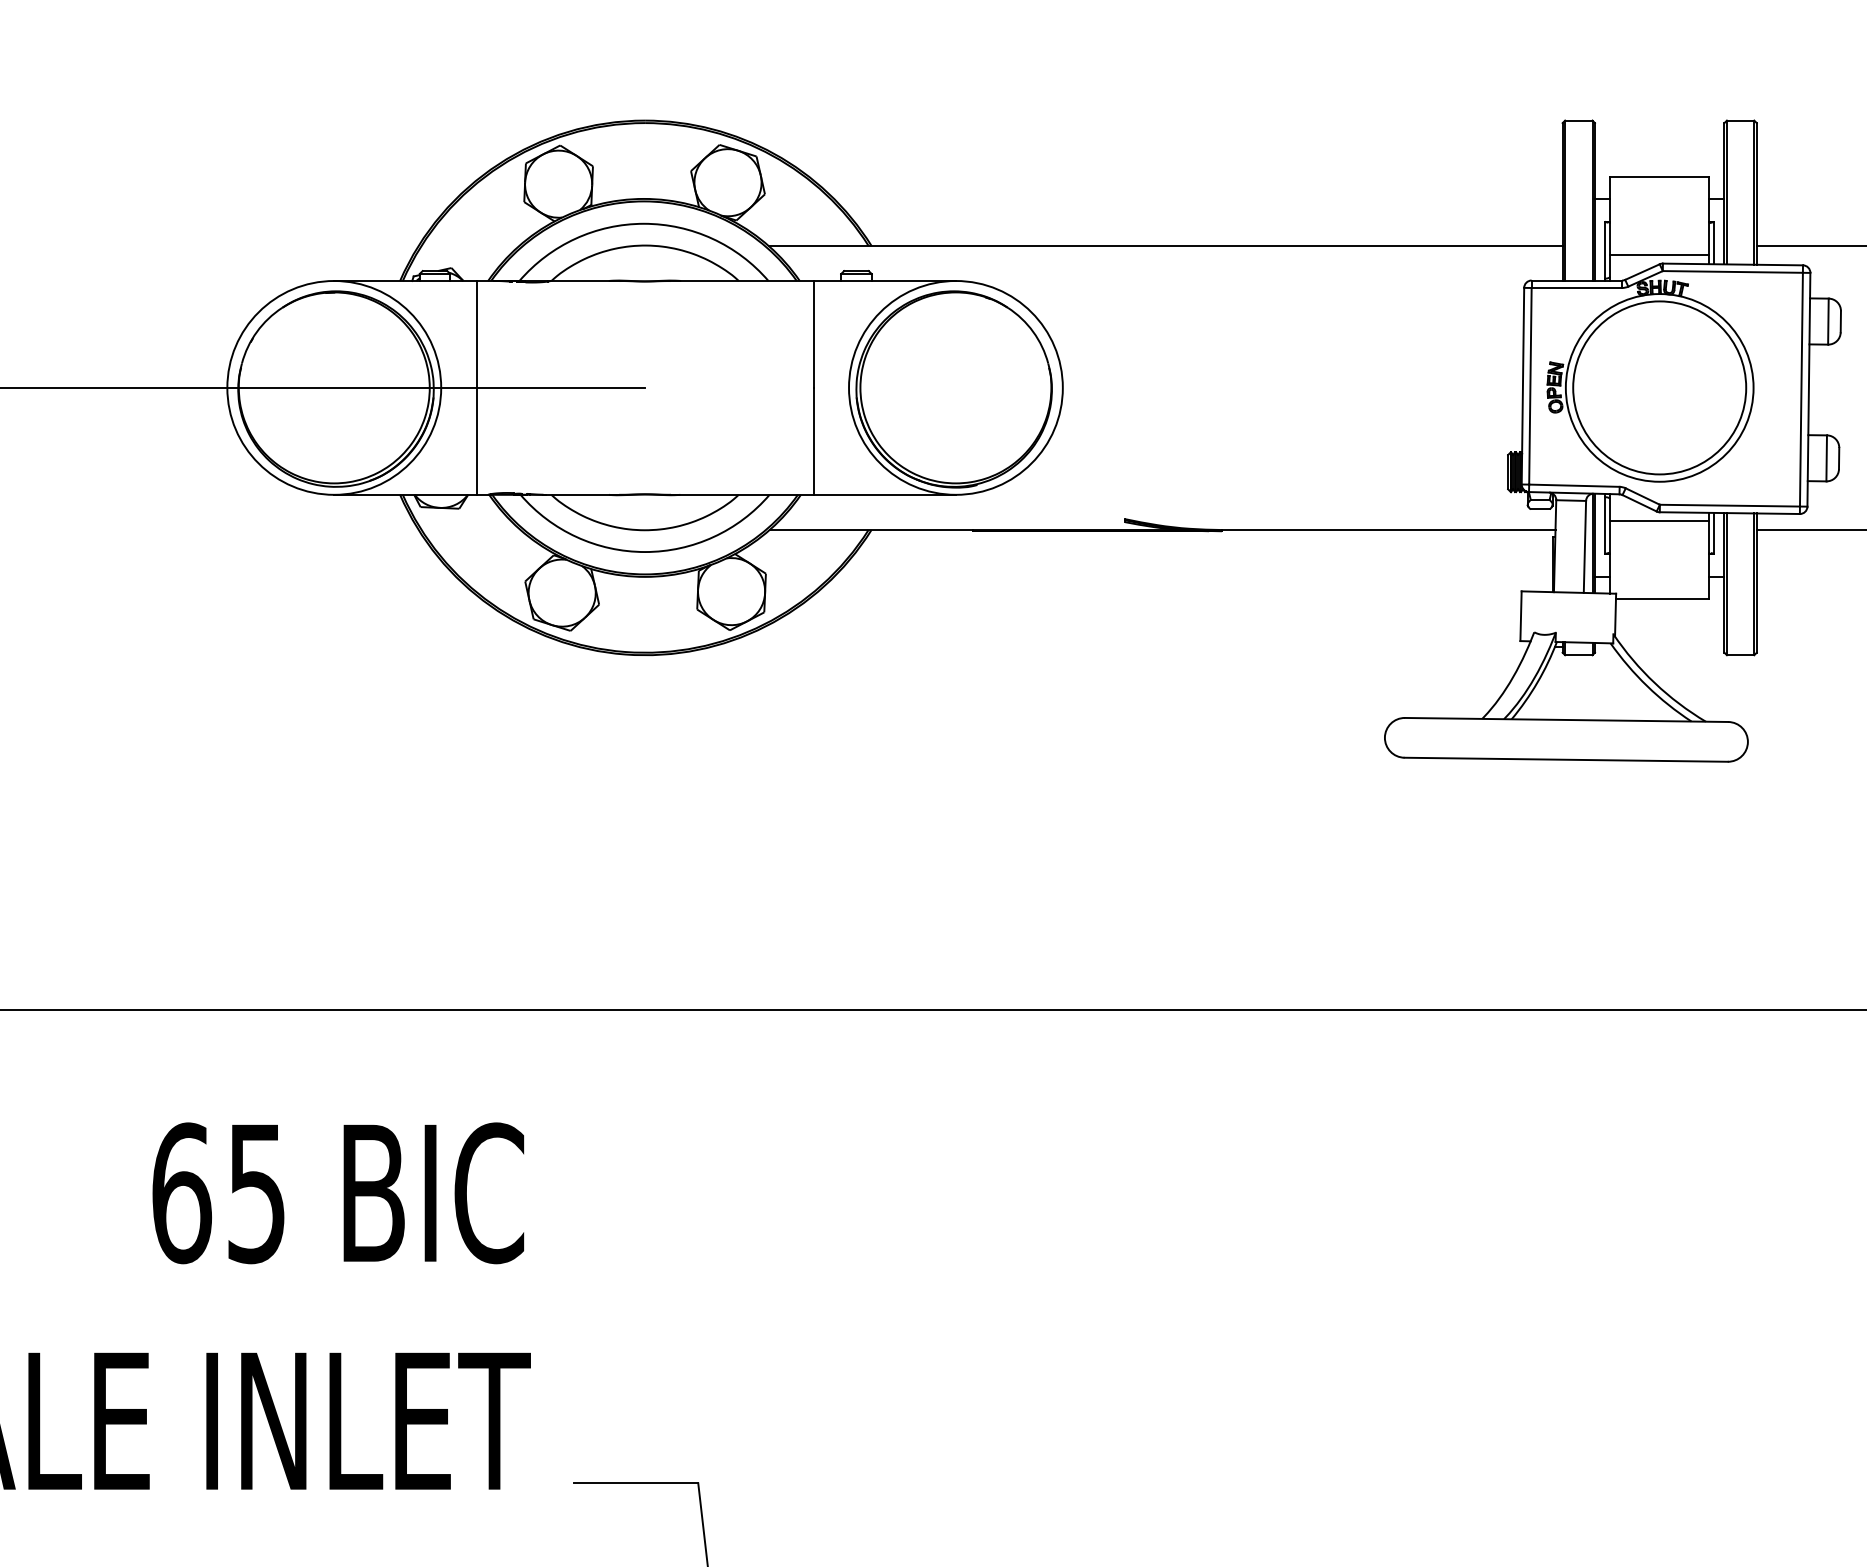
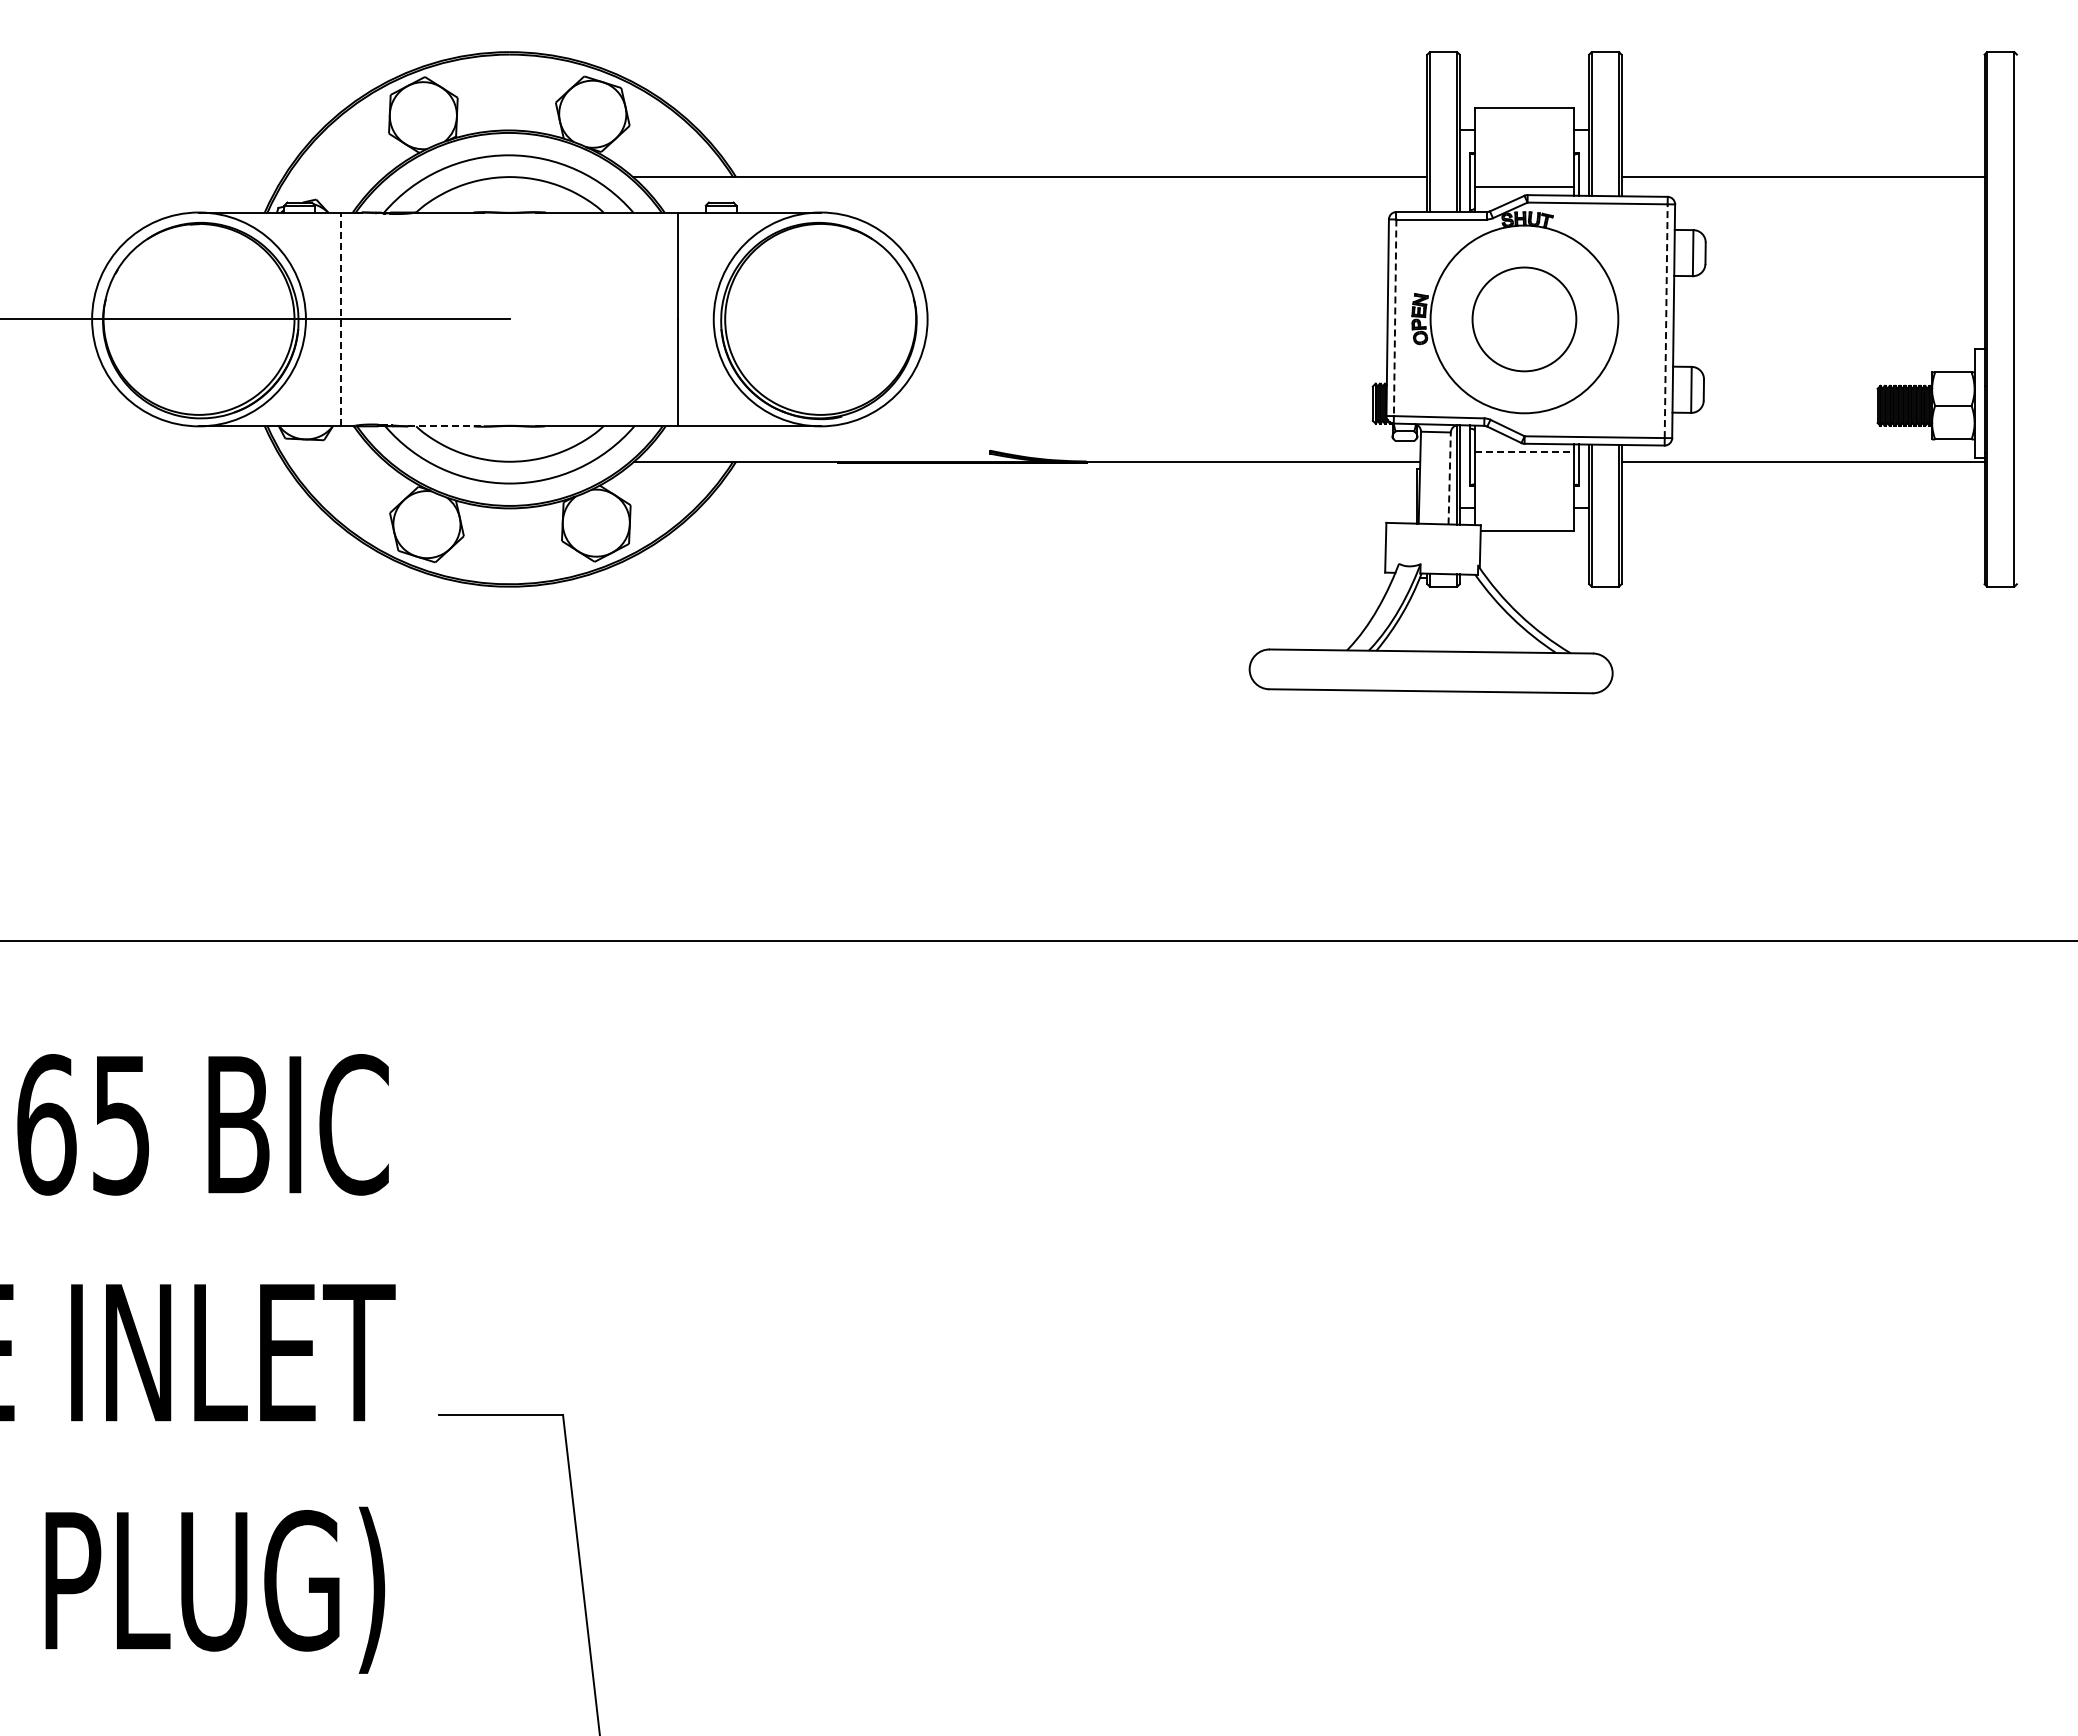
line: (1530, 386) -> (1395, 318), solid -> dashed
circle: (1658, 386) -> (1523, 318), size x0.6
line: (476, 387) -> (341, 319), solid -> dashed
line: (1801, 389) -> (1666, 321), solid -> dashed
line: (581, 494) -> (446, 426), solid -> dashed
line: (1659, 520) -> (1524, 452), solid -> dashed
line: (1584, 546) -> (1449, 478), solid -> dashed

